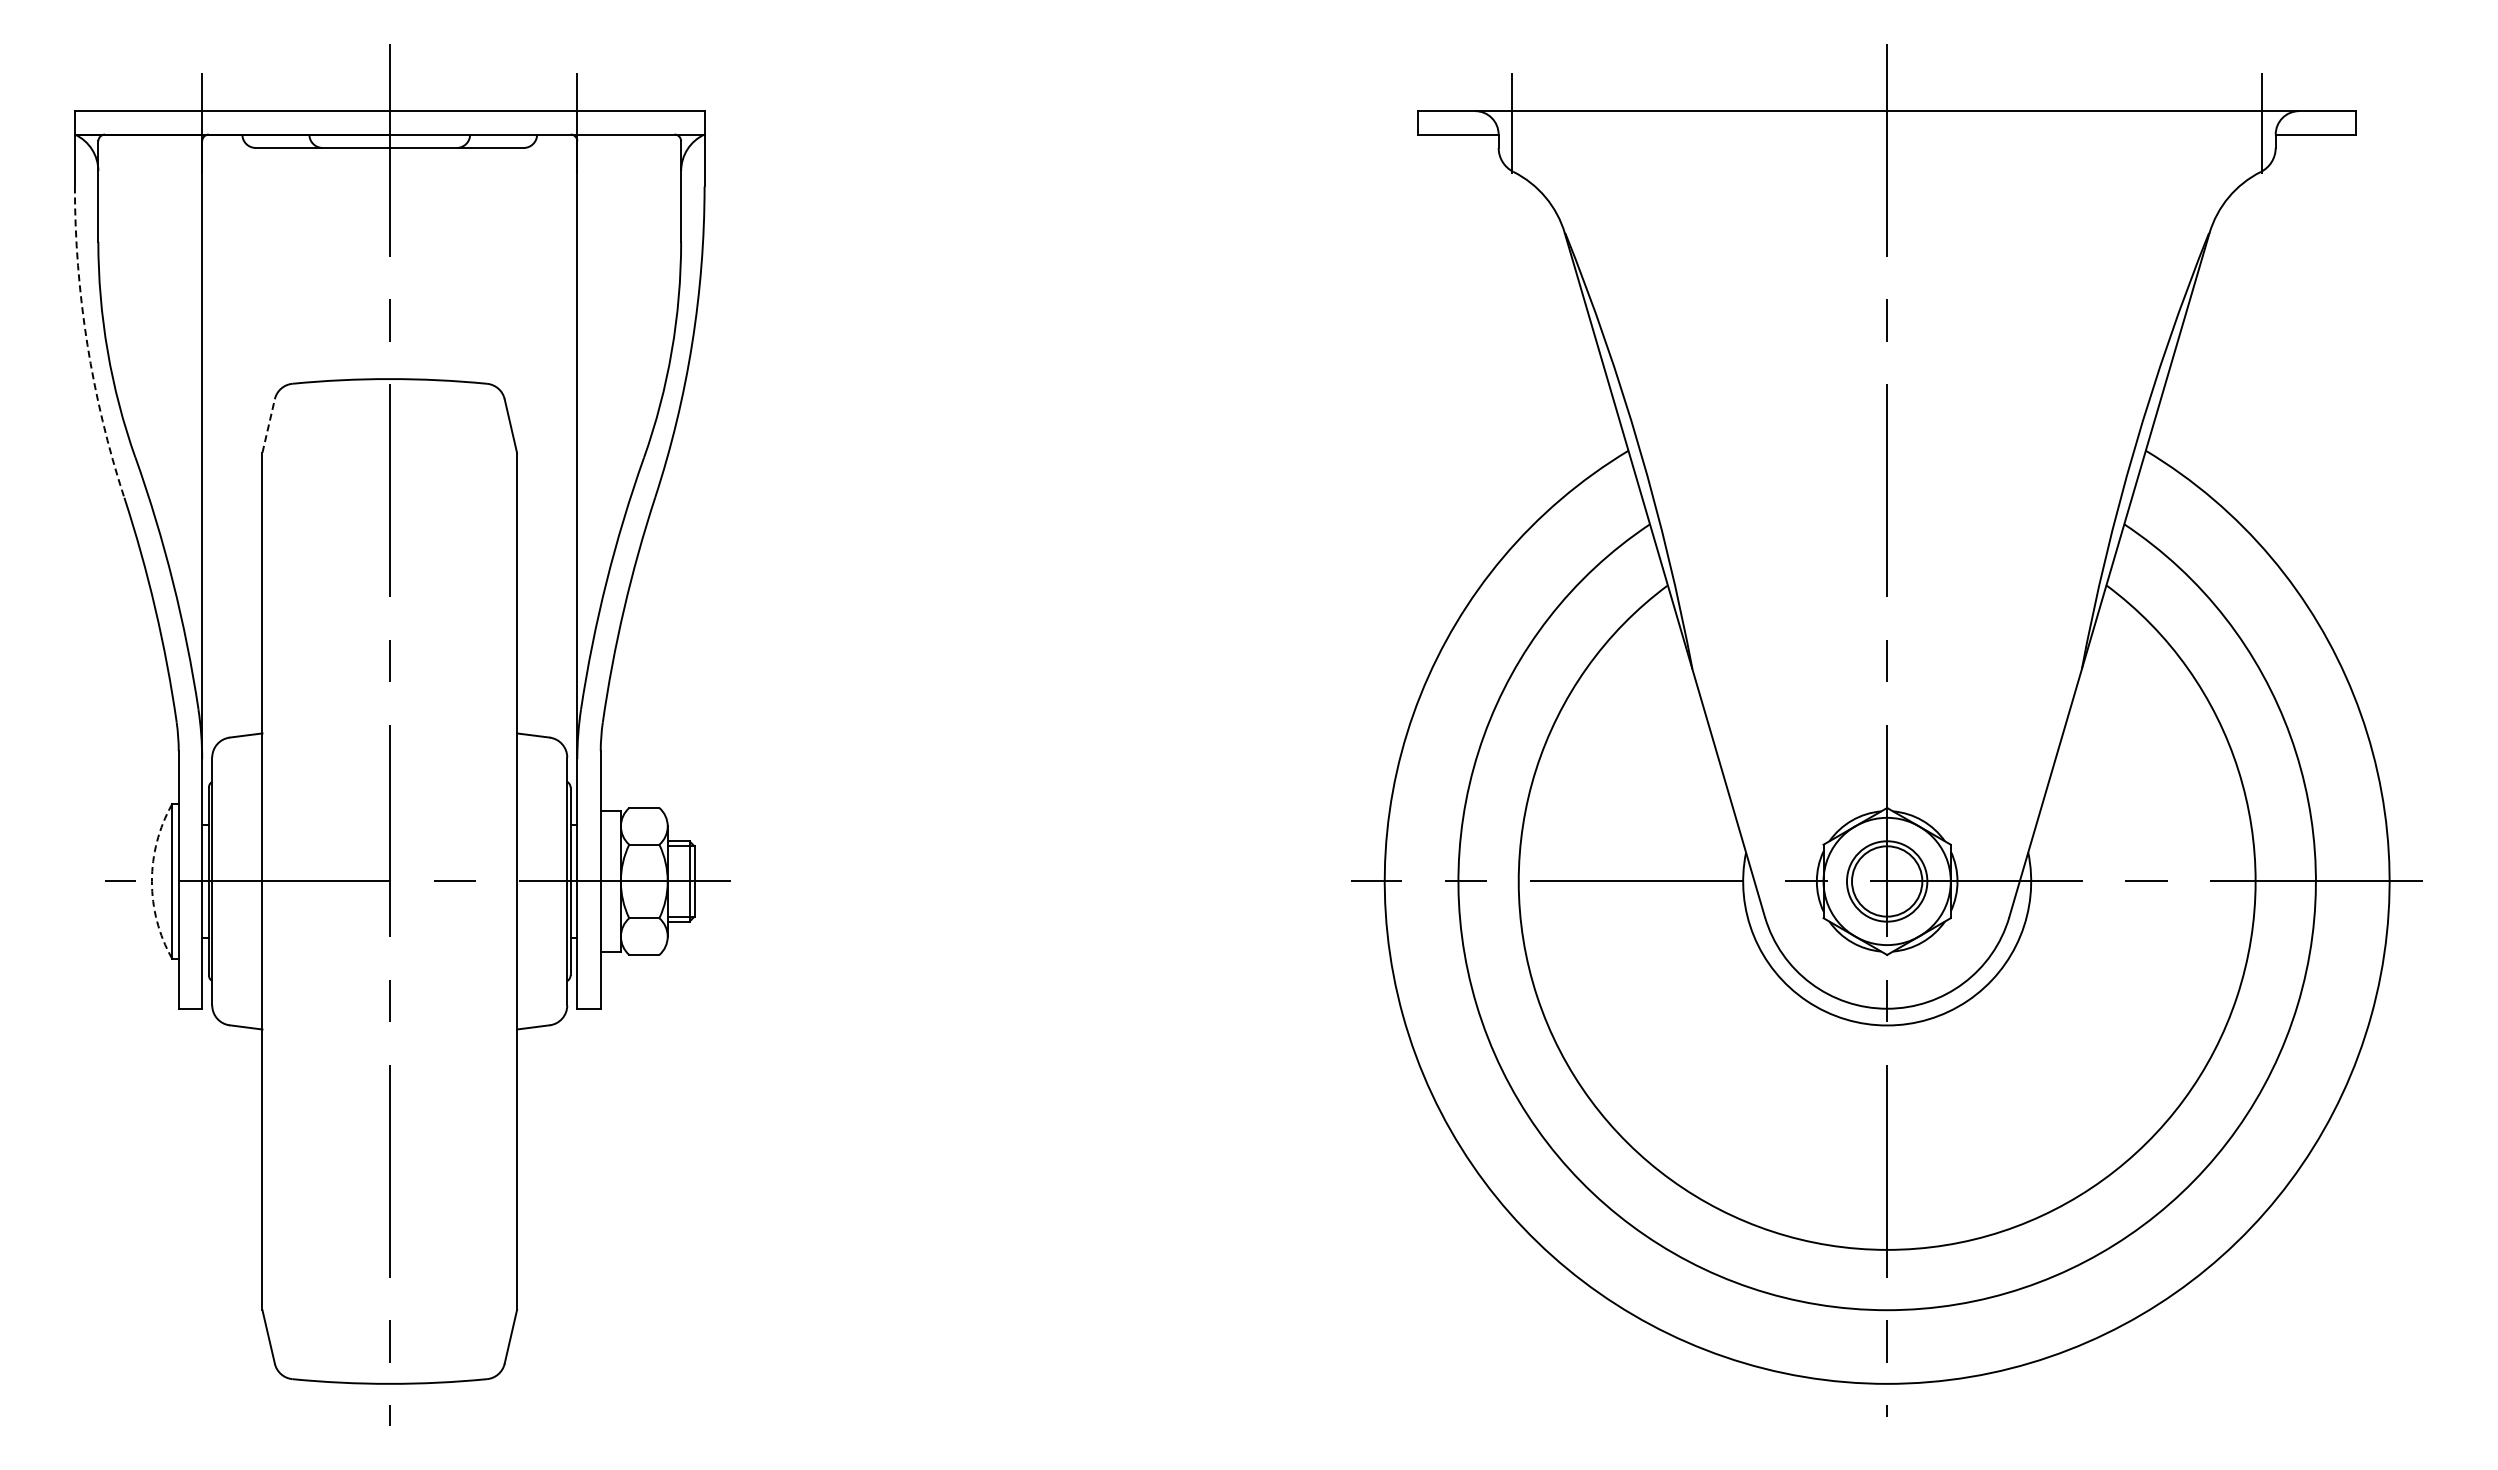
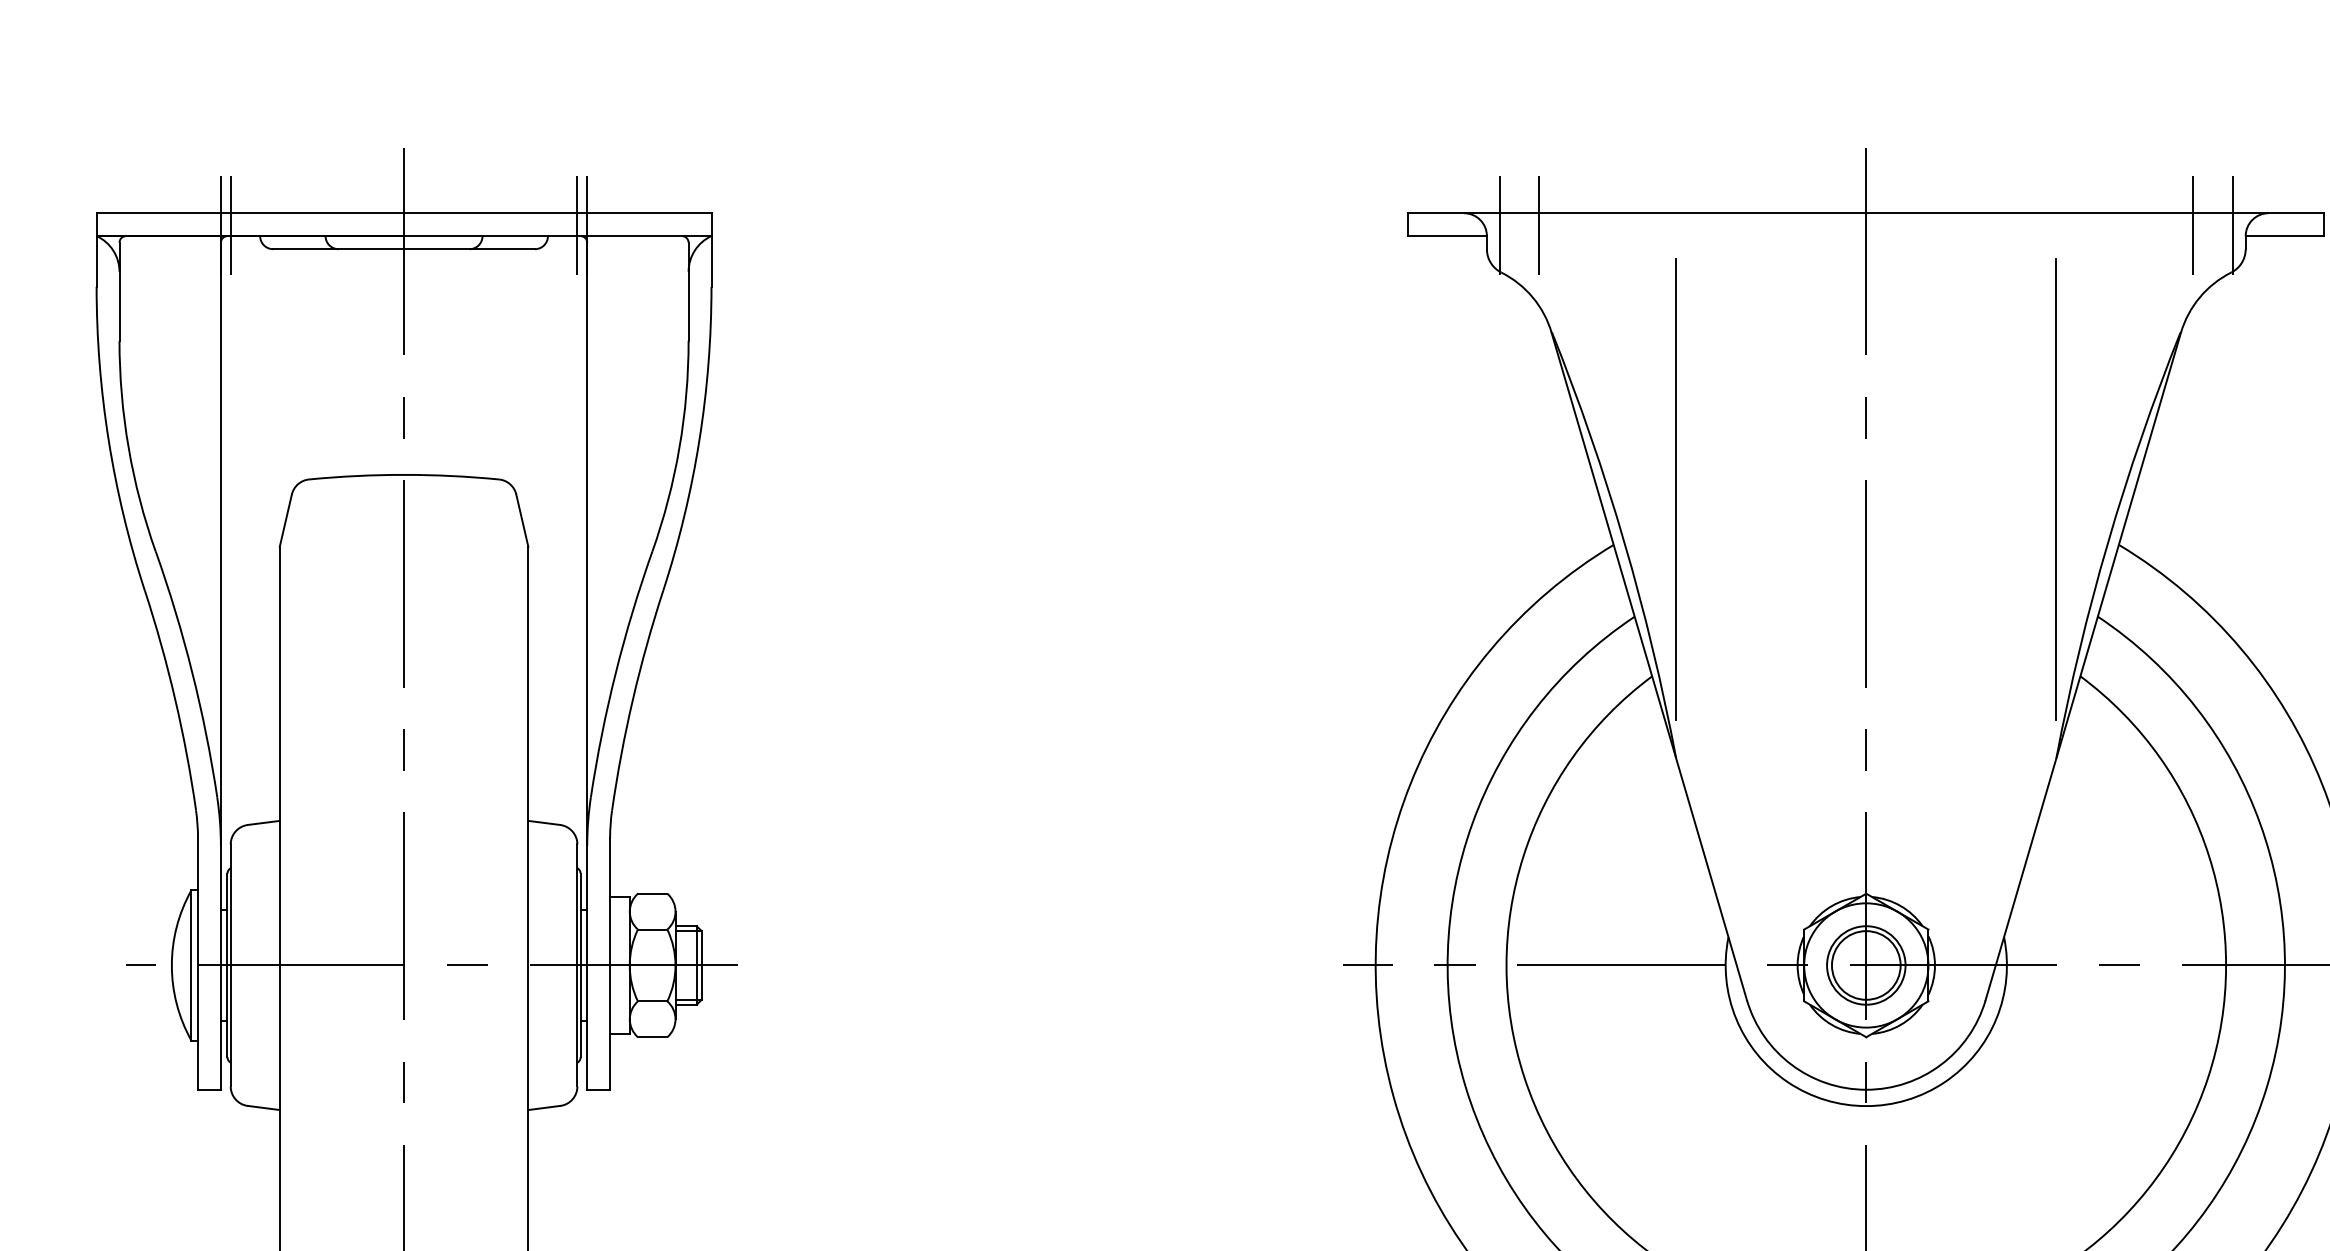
line: (212, 123) -> (230, 225), added
line: (567, 123) -> (577, 225), added
line: (1552, 123) -> (1539, 225), added
line: (2222, 123) -> (2193, 225), added
arc: (87, 344) -> (108, 441), dashed -> solid
line: (1692, 394) -> (1676, 489), added
line: (2081, 394) -> (2056, 489), added
line: (268, 425) -> (285, 520), dashed -> solid
arc: (151, 881) -> (171, 965), dashed -> solid

